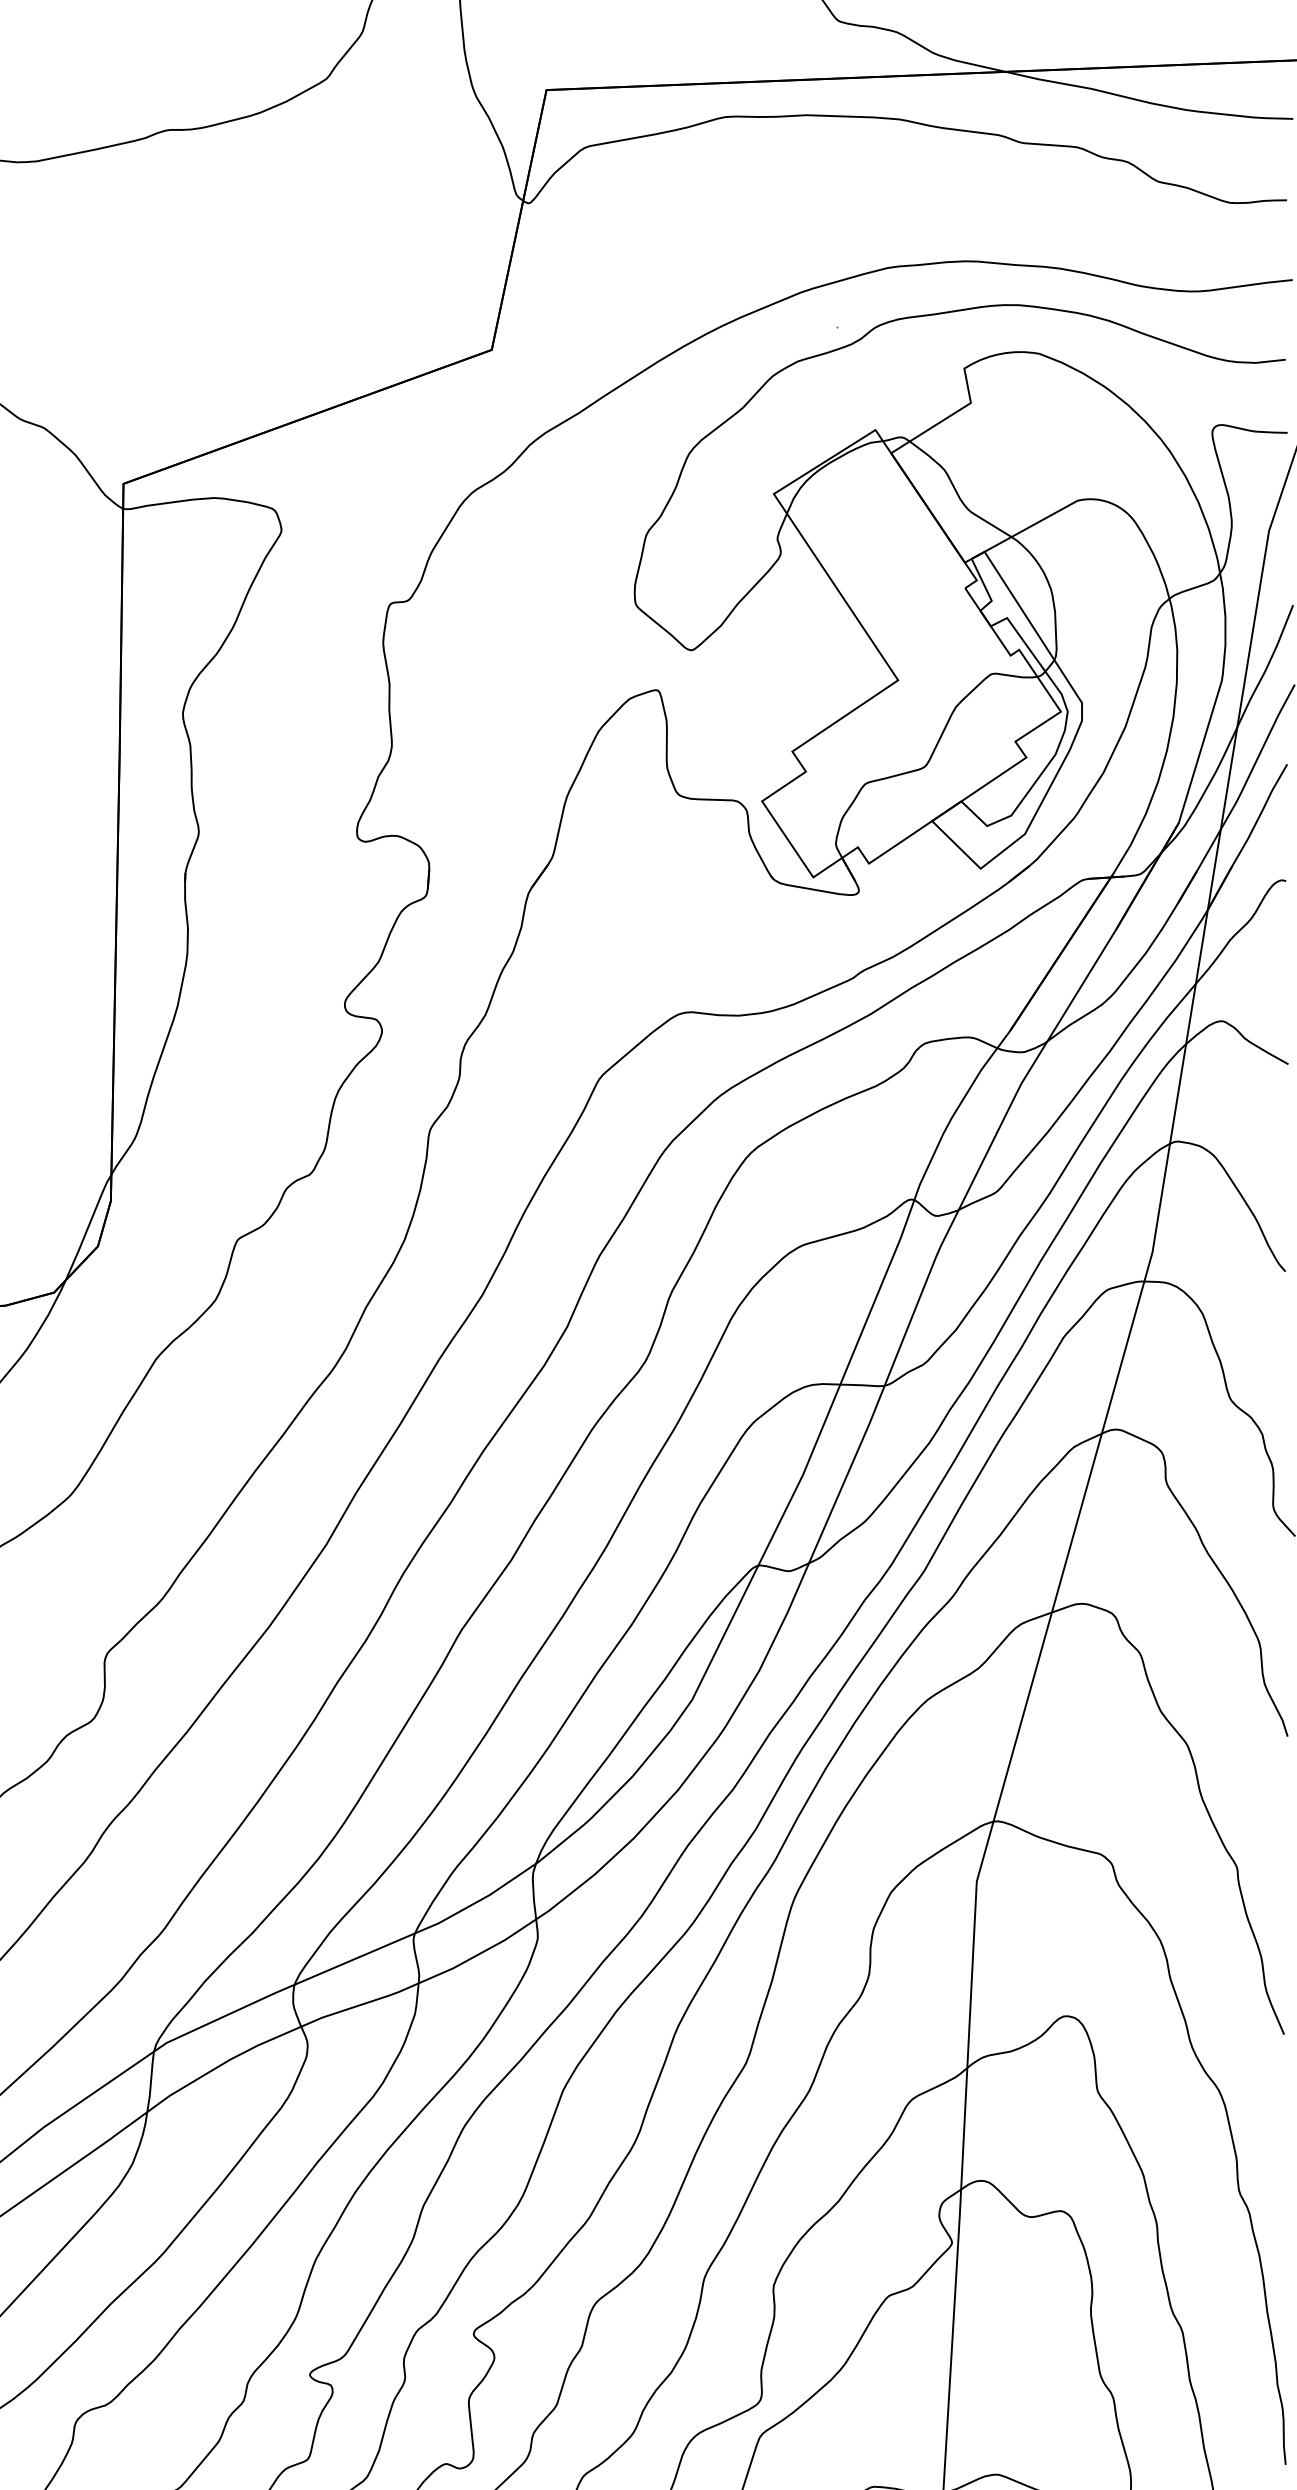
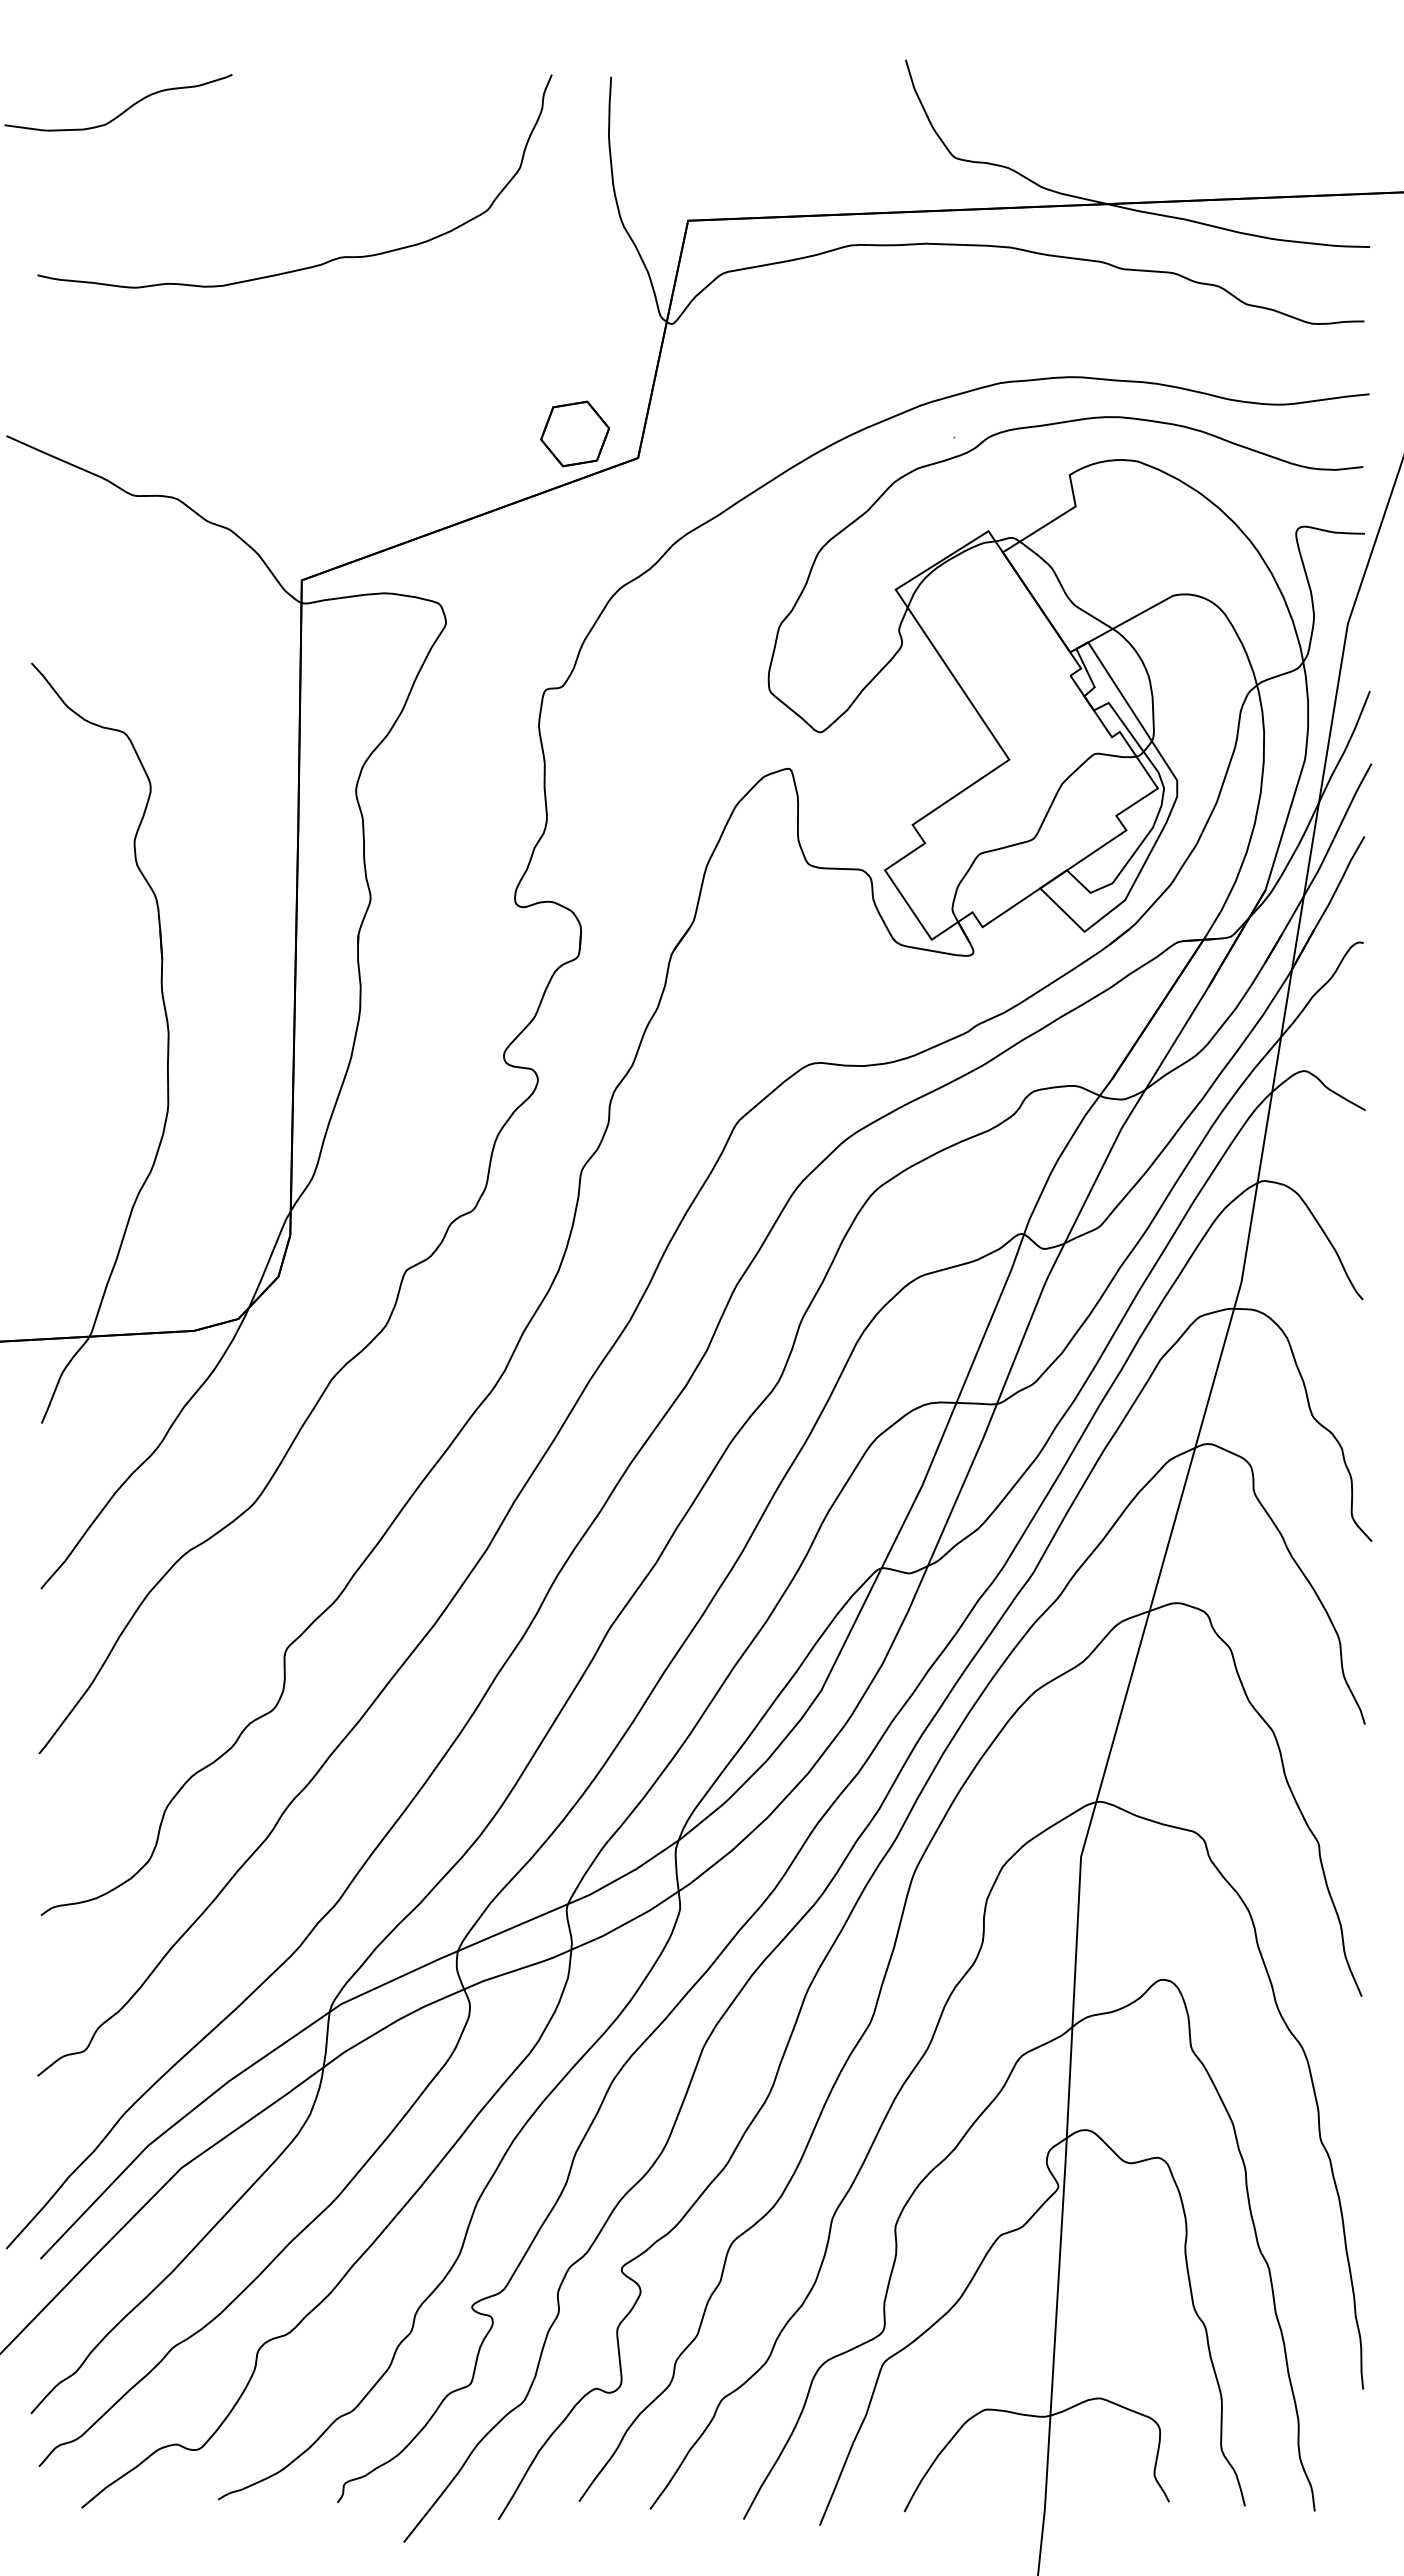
part: (423, 323) -> (575, 433), added

